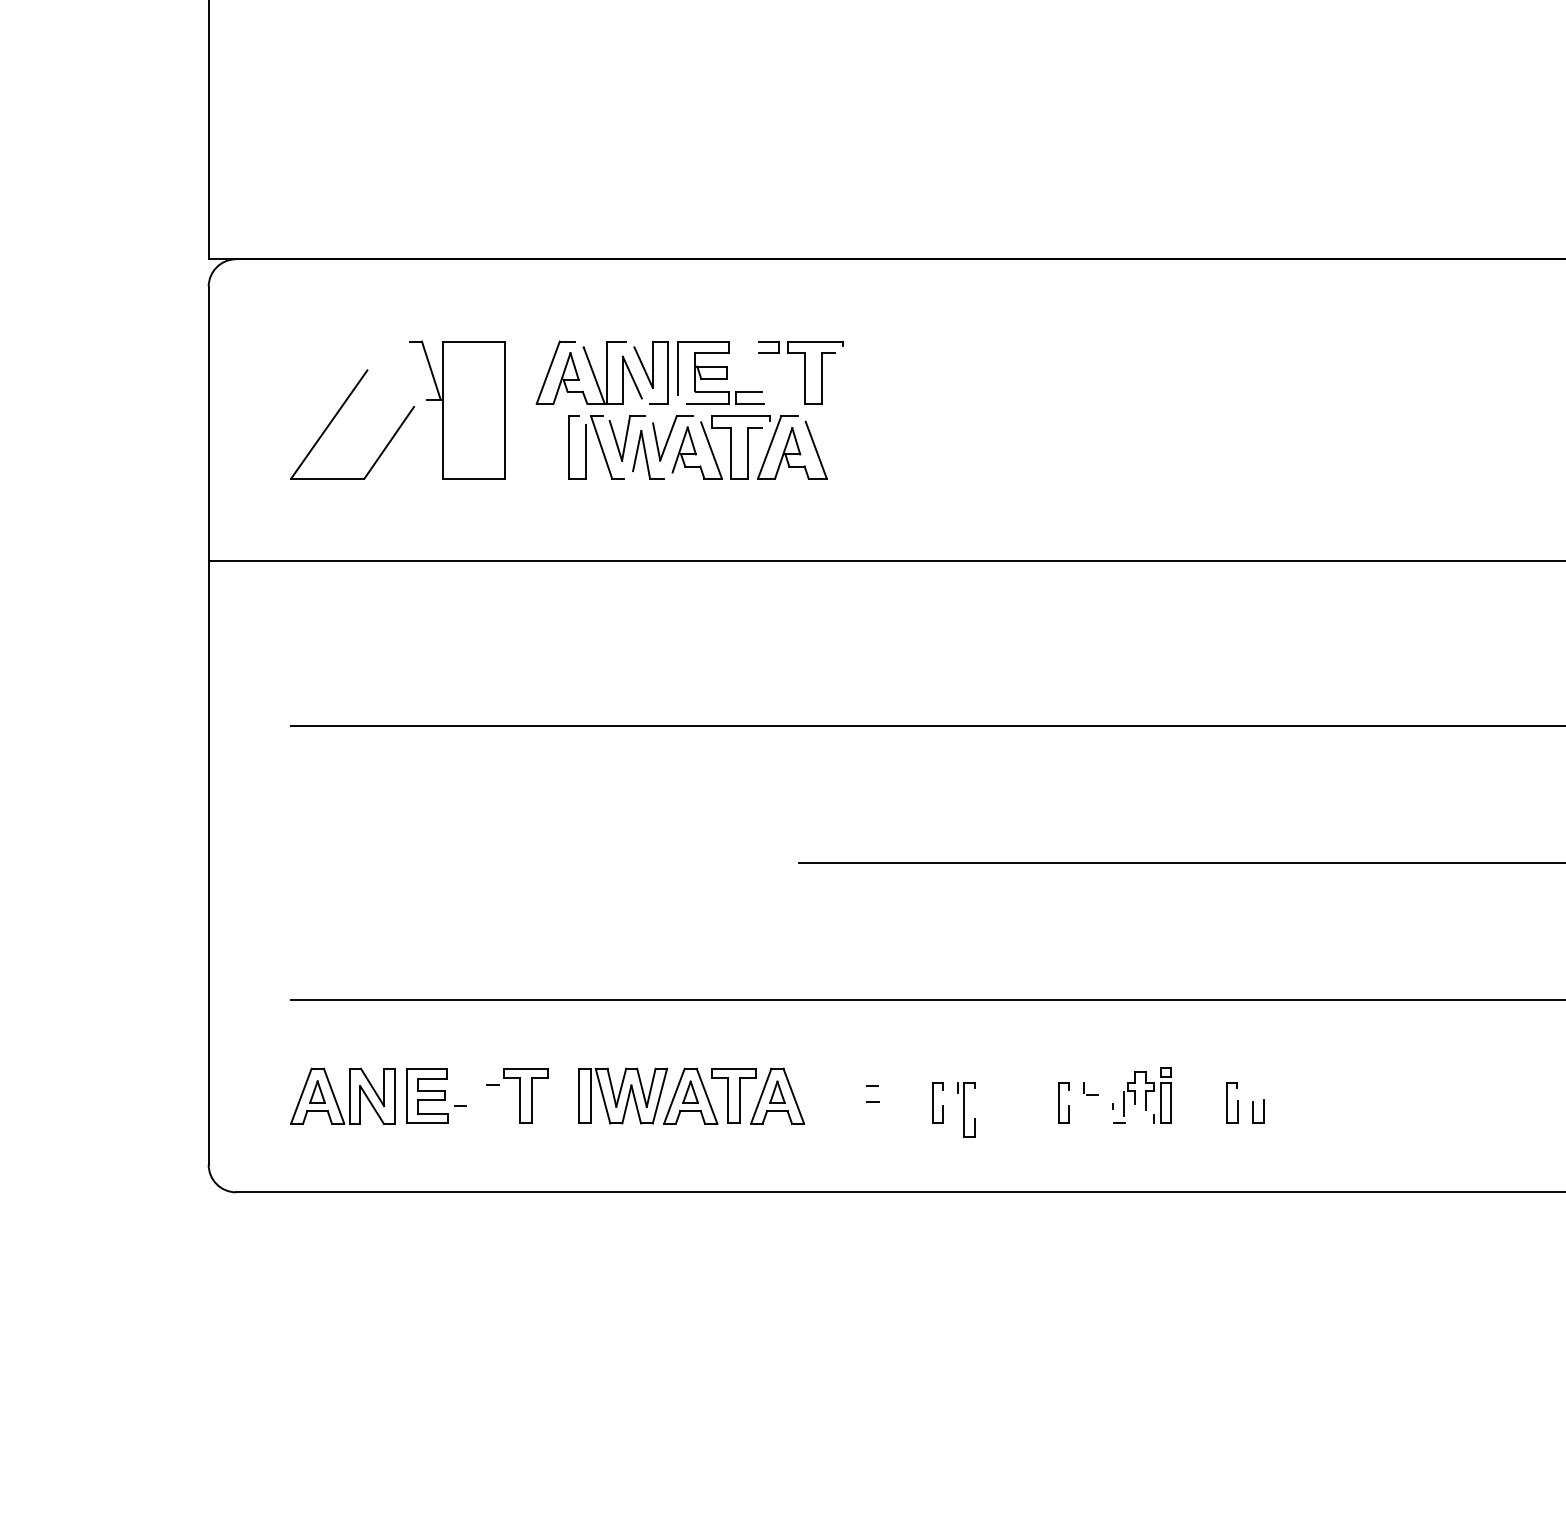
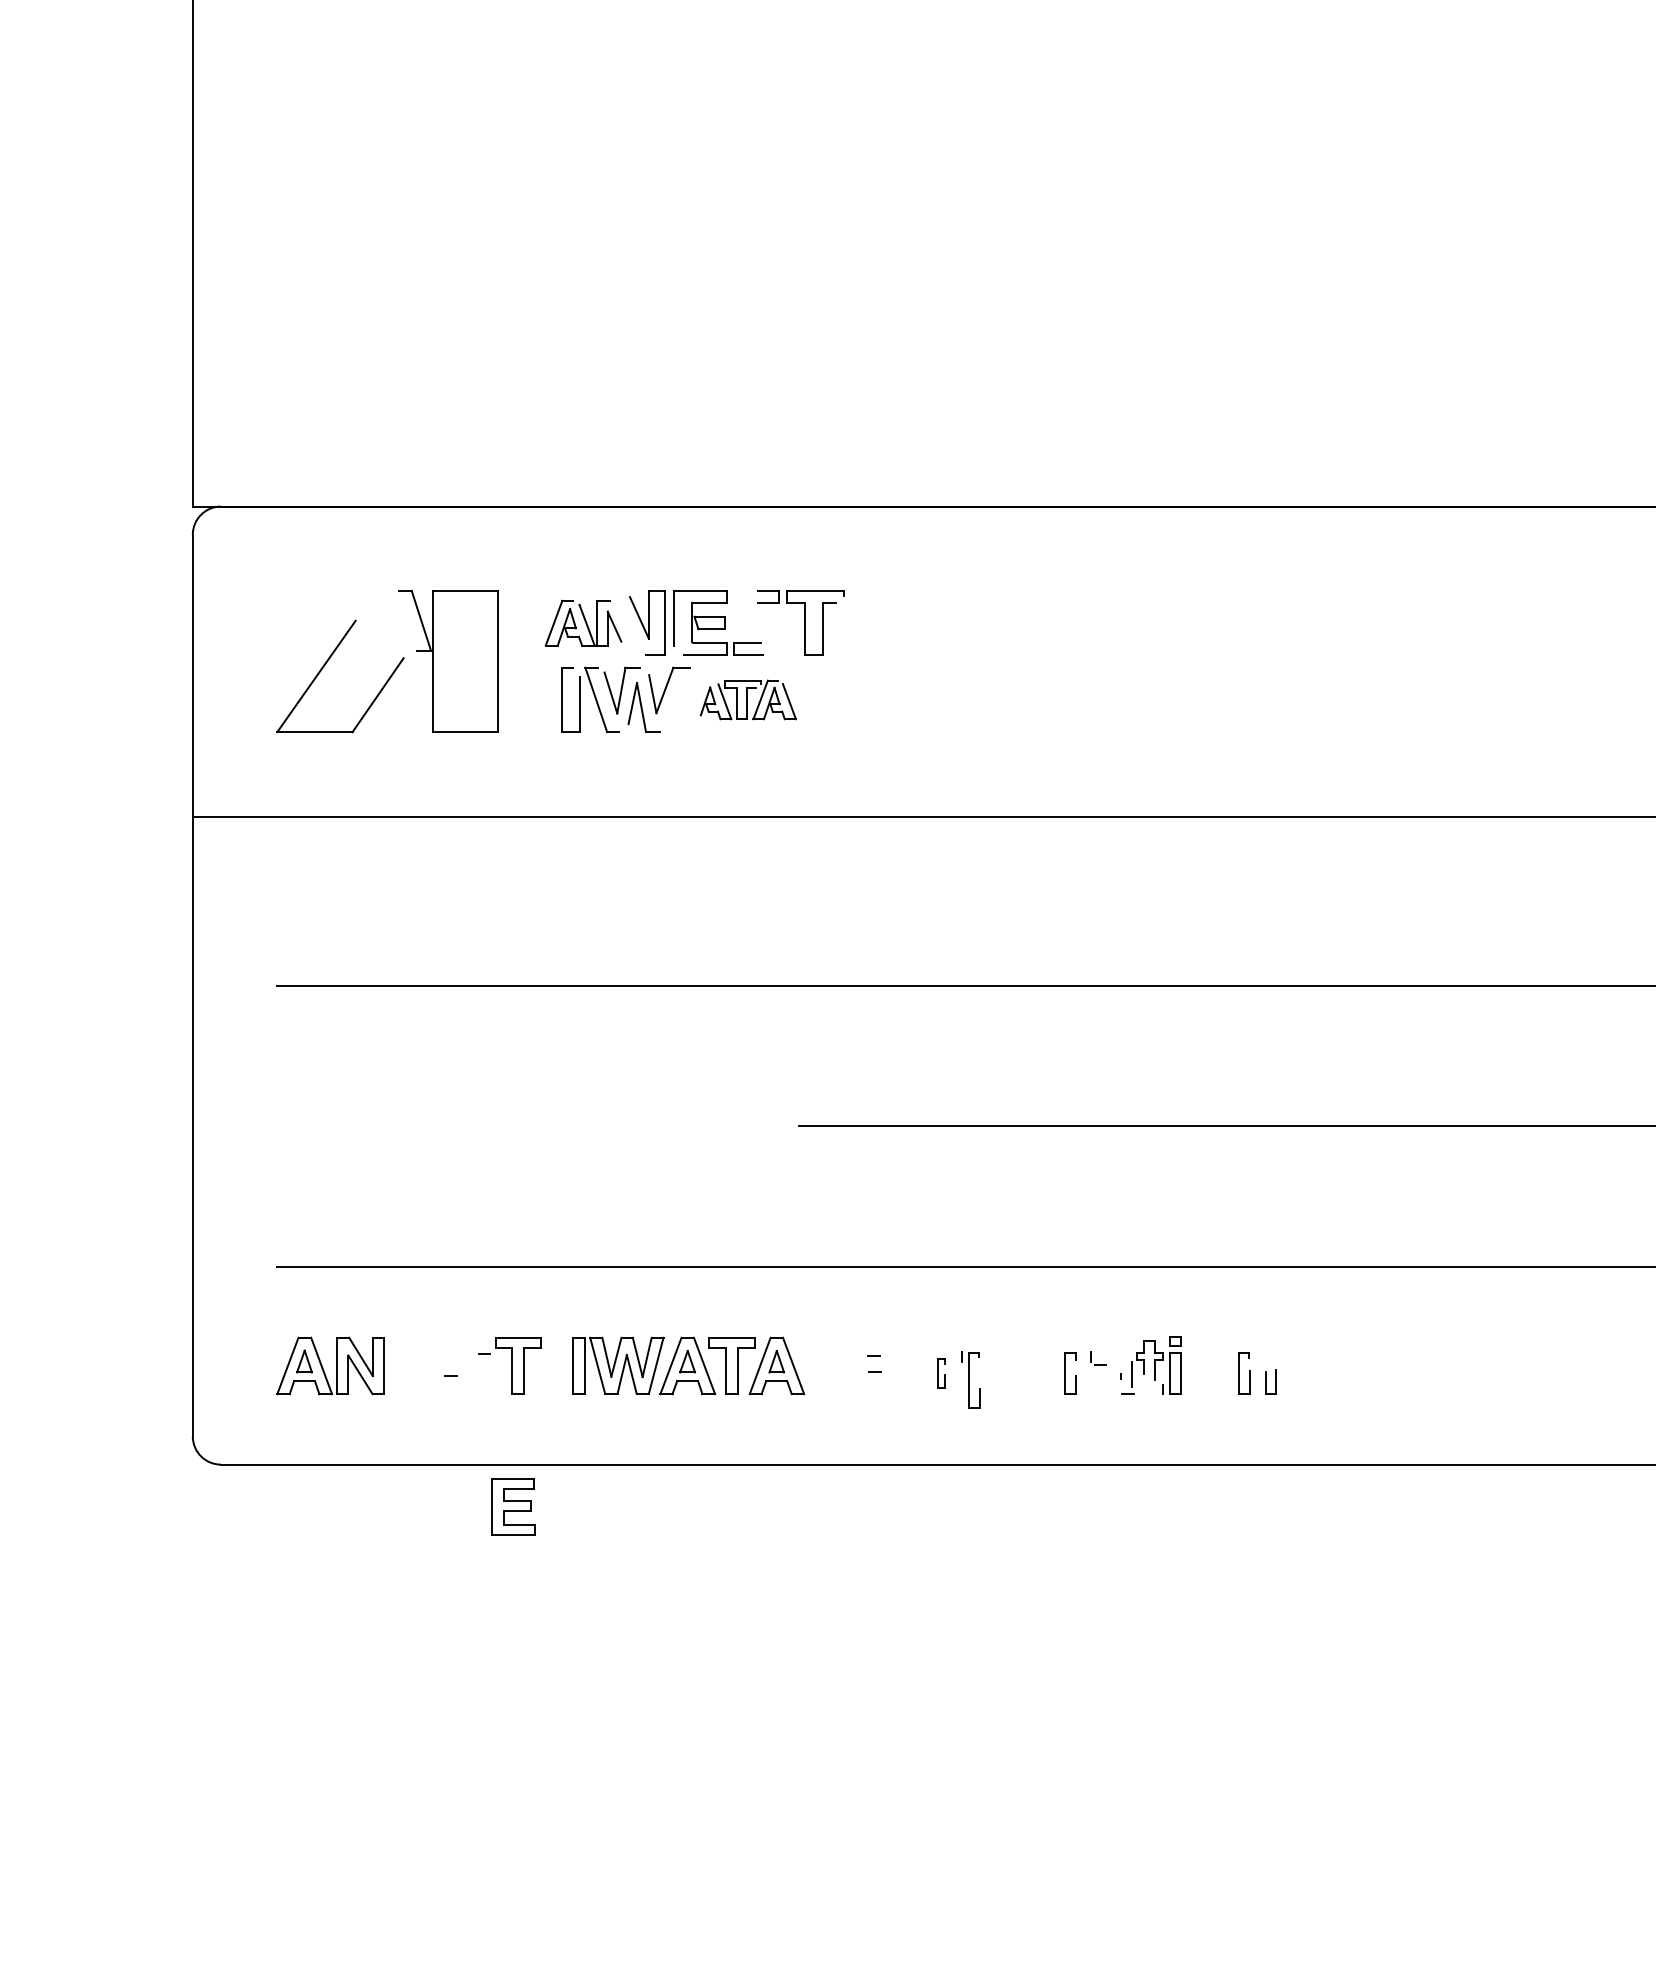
part: (589, 373) -> (583, 623), size x0.7
part: (749, 447) -> (748, 699), size x0.6
part: (427, 1095) -> (513, 1506), moved
part: (937, 1103) -> (941, 1373), size x0.7

